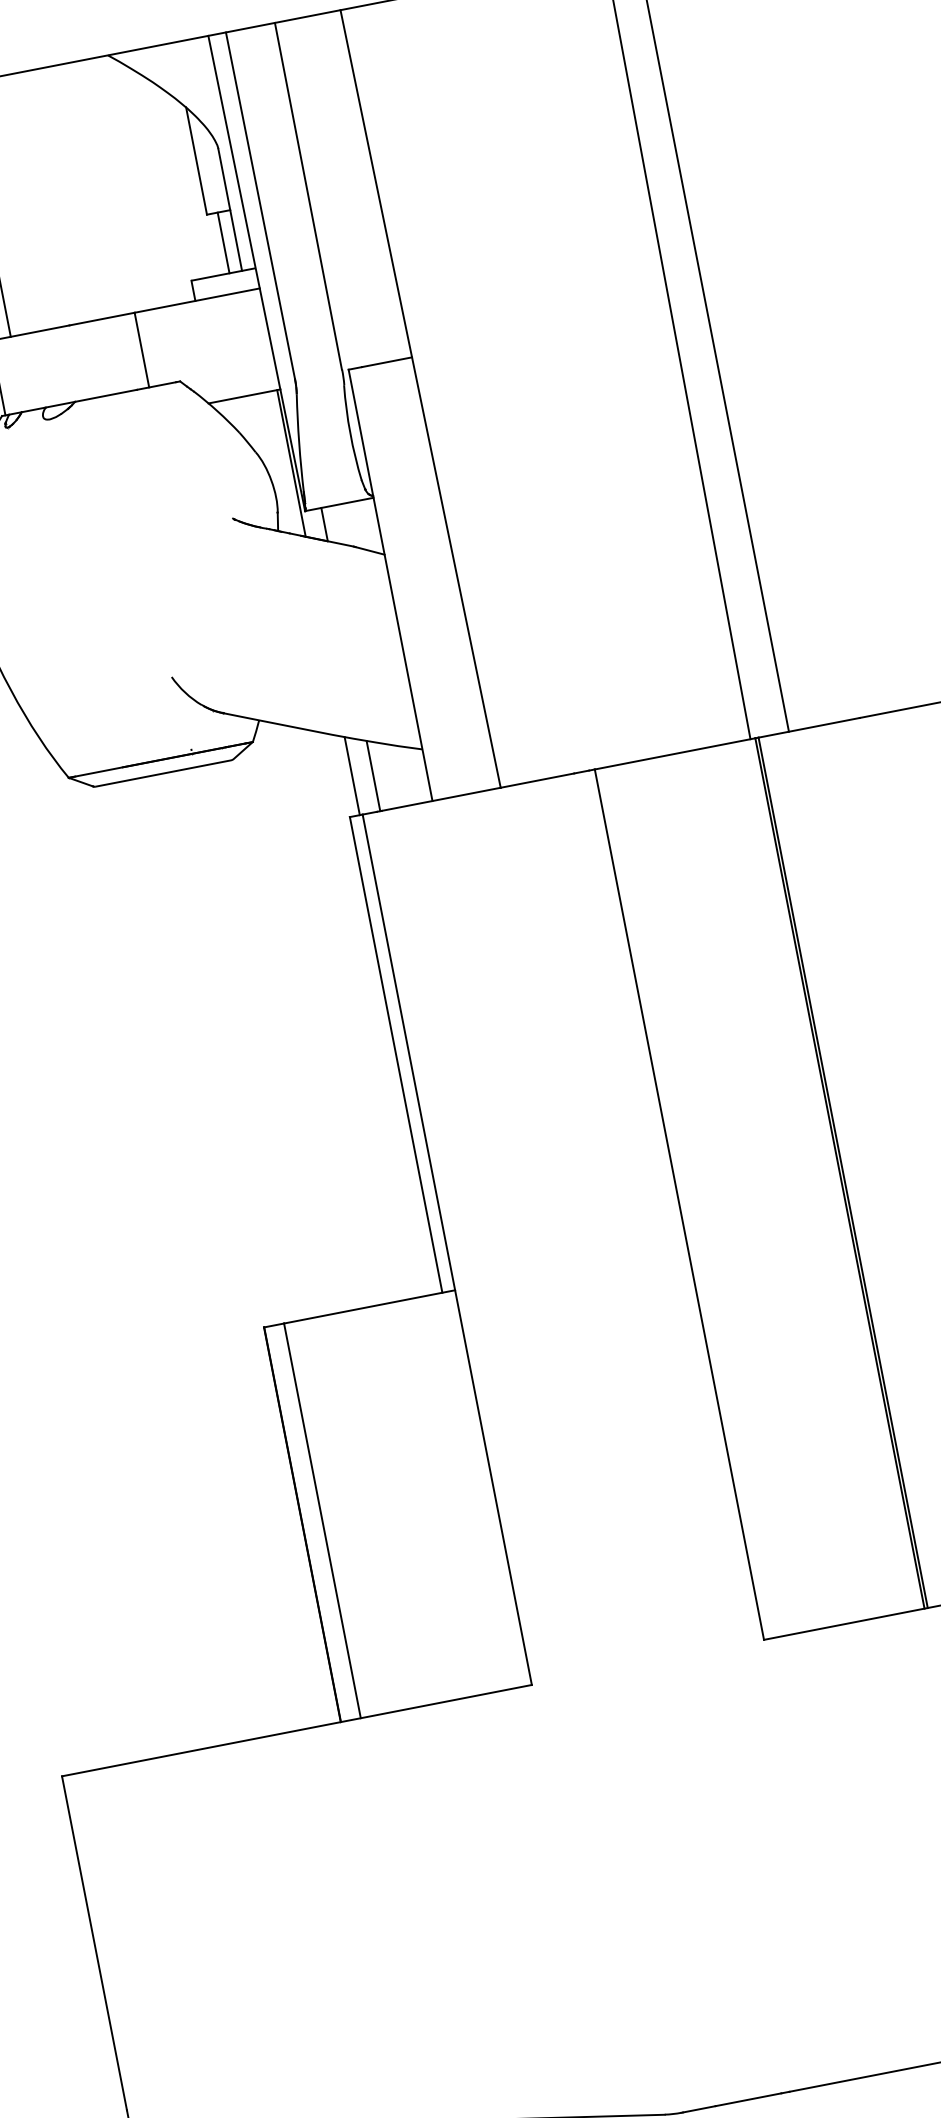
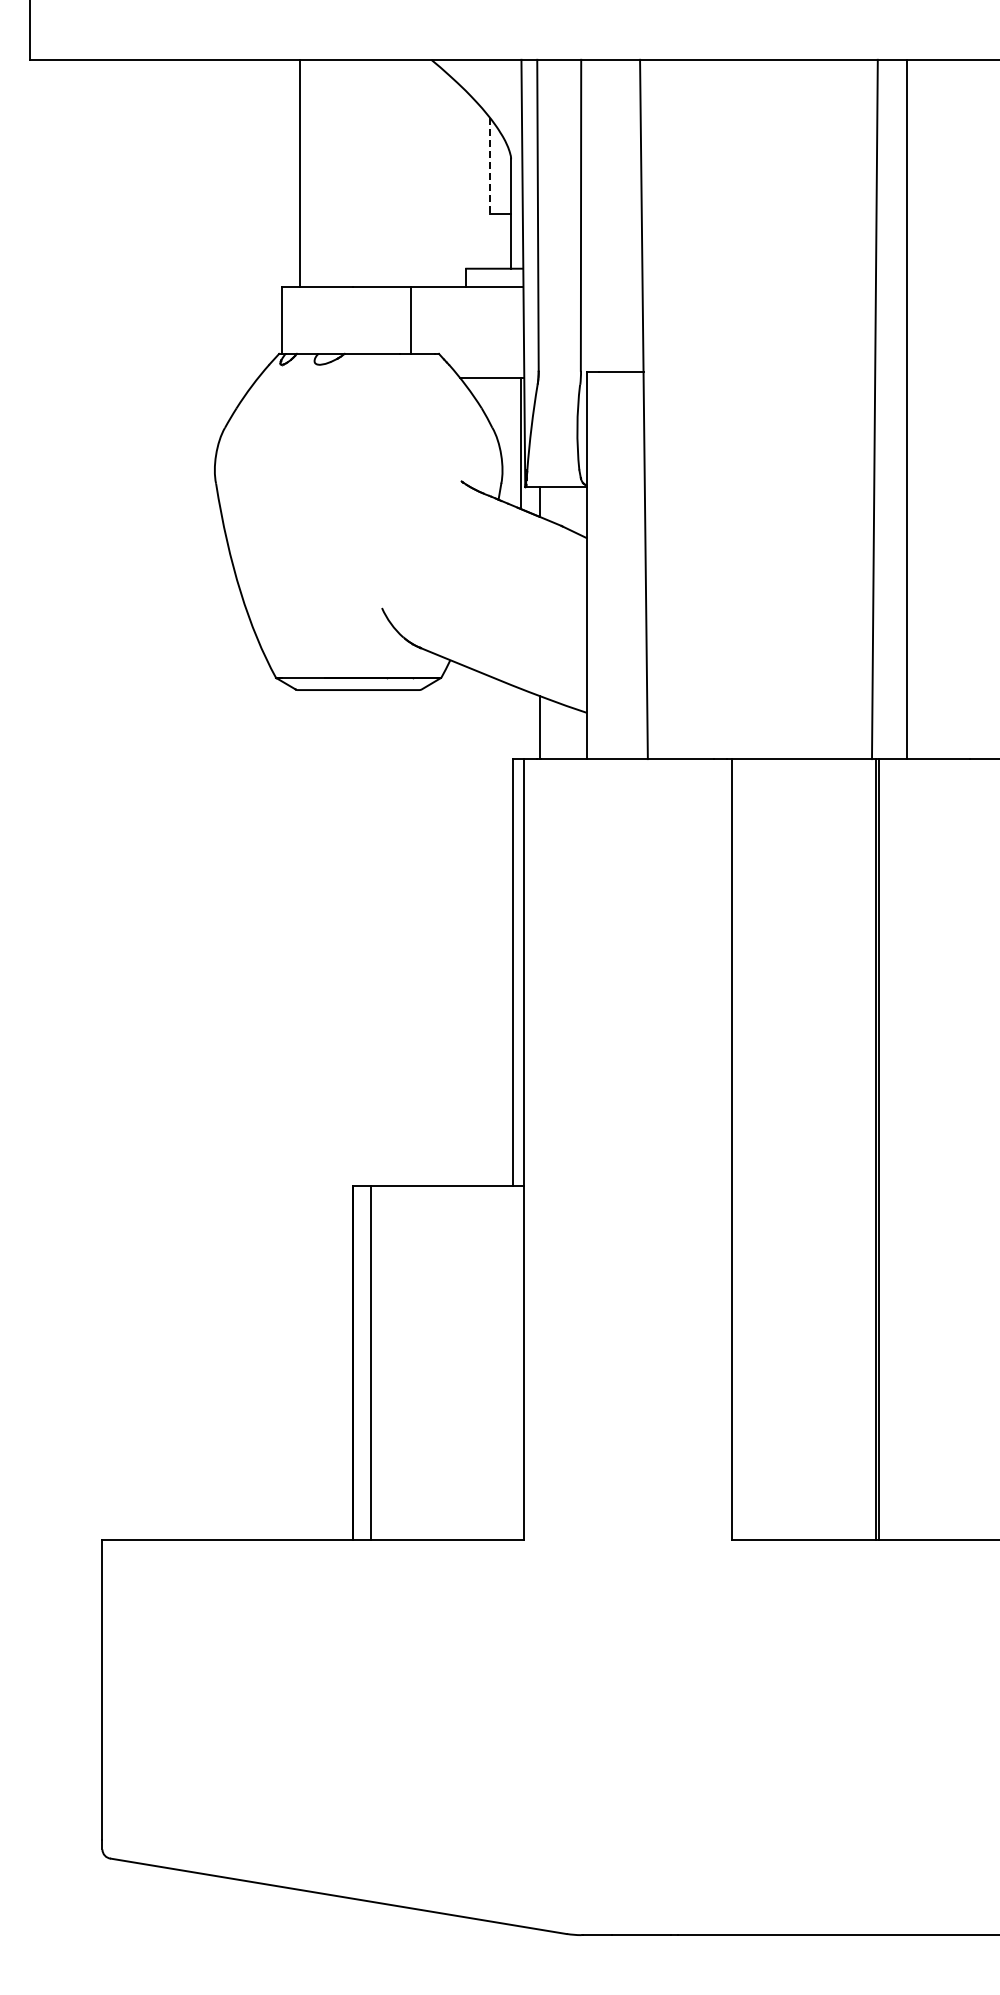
line: (196, 161) -> (490, 166), solid -> dashed
line: (223, 243) -> (499, 241), removed
line: (352, 776) -> (521, 724), removed

